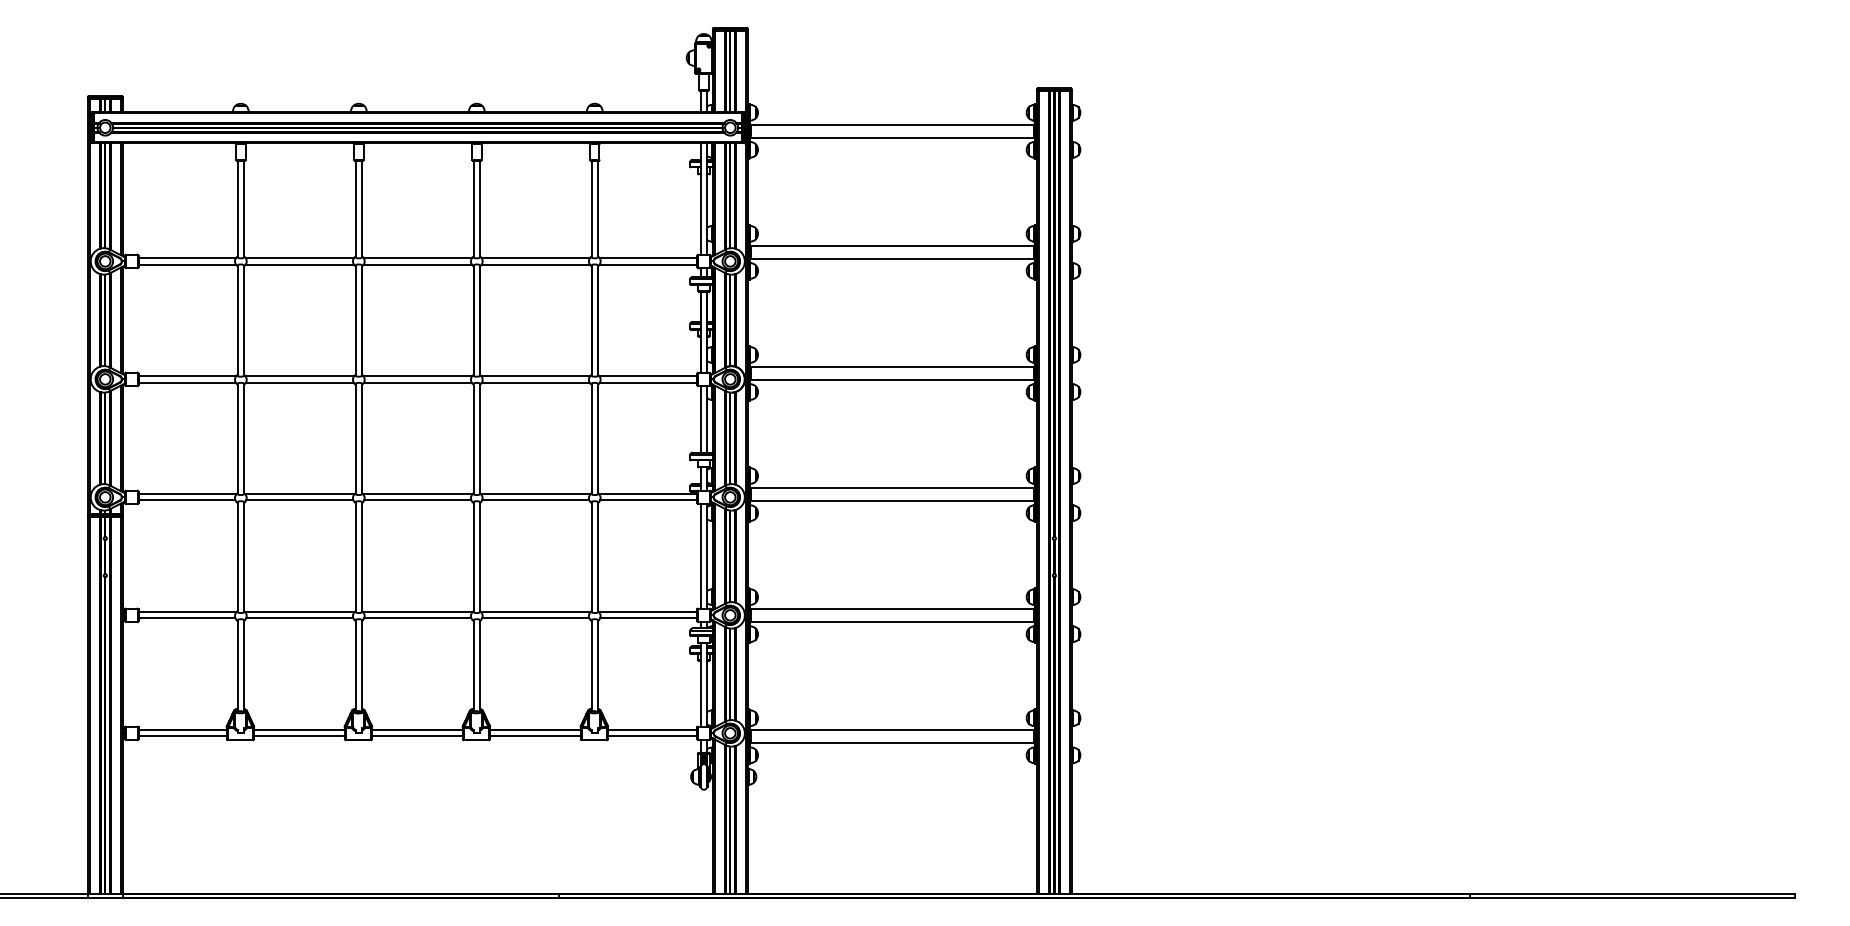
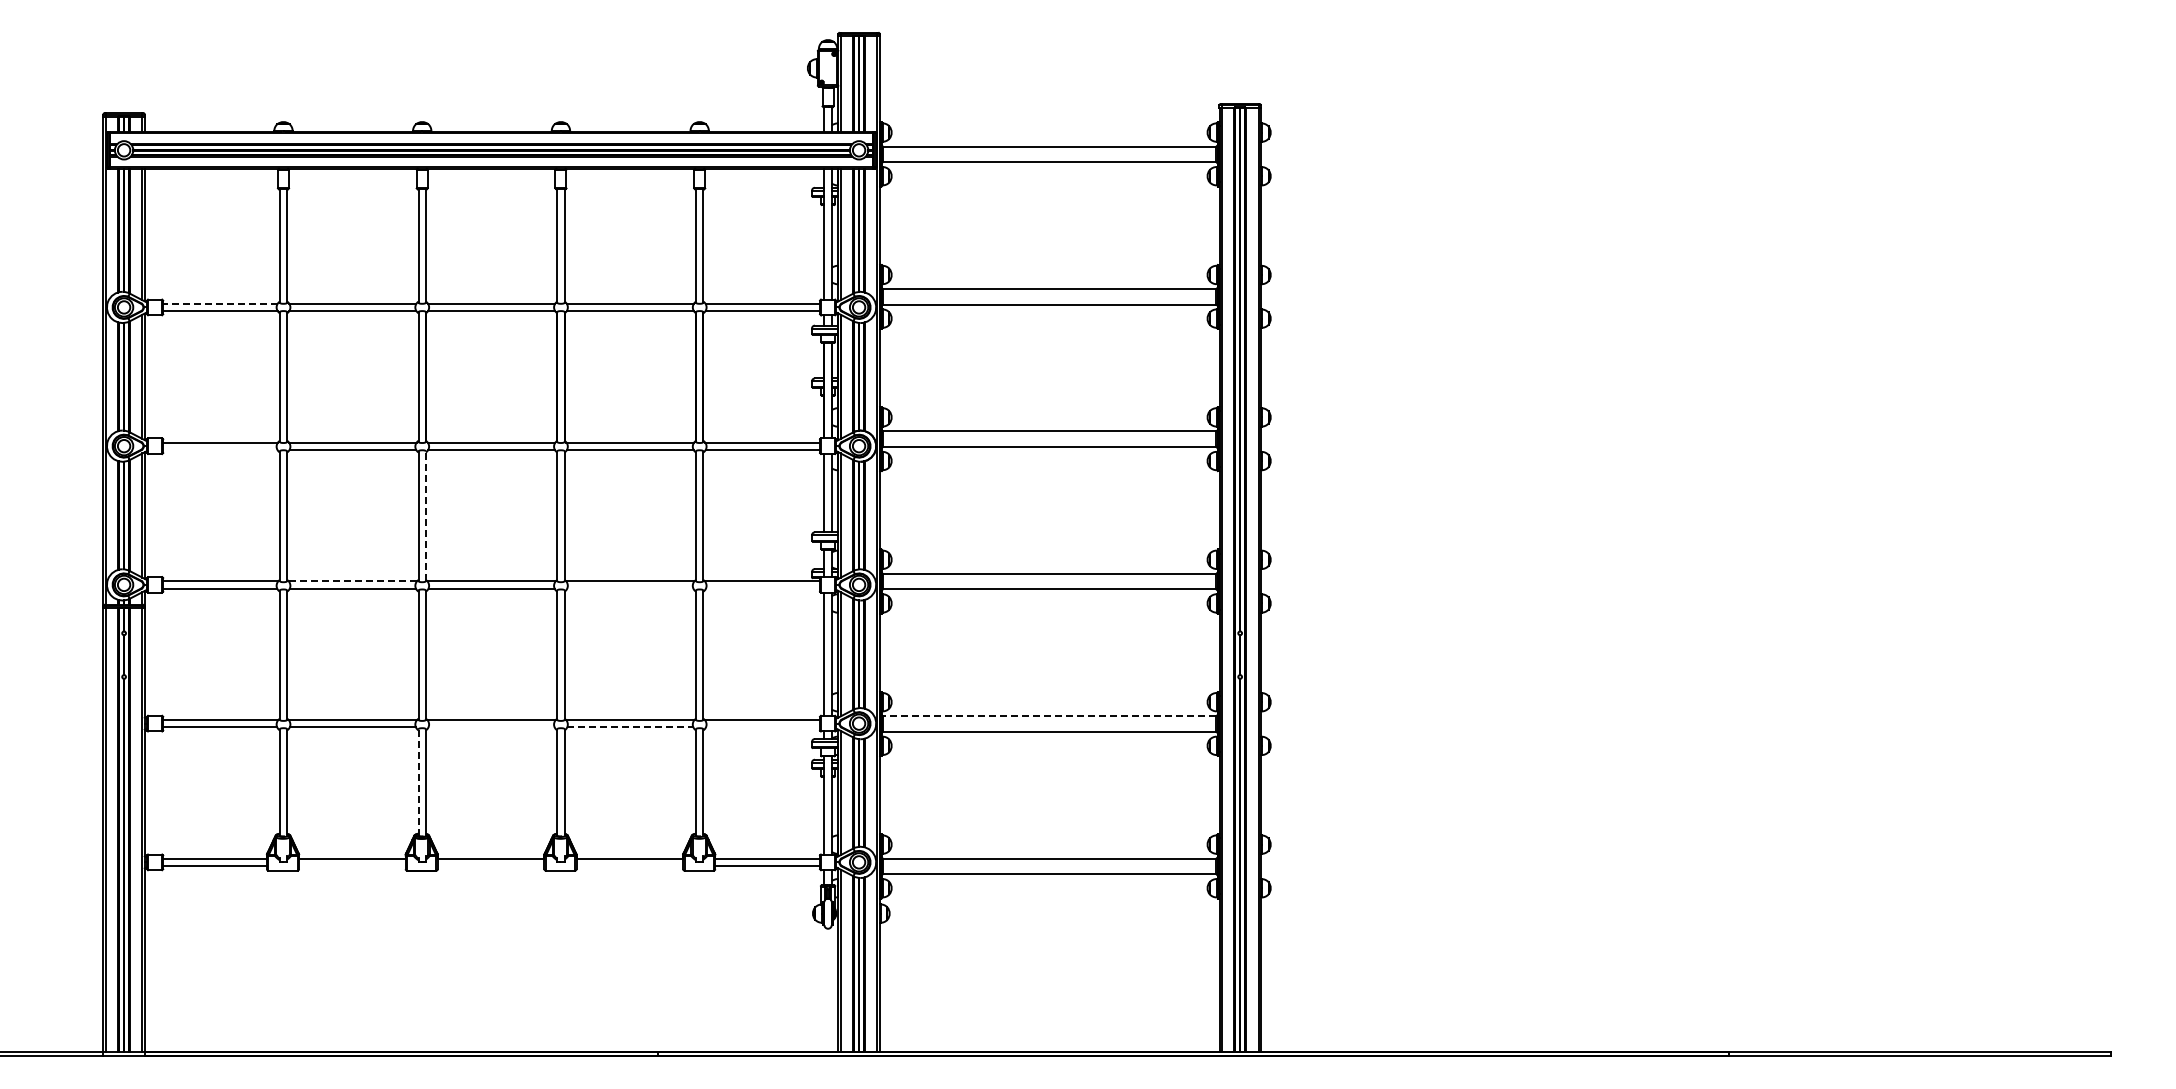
line: (186, 258) -> (219, 303), solid -> dashed
line: (187, 382) -> (220, 449), removed
line: (361, 439) -> (425, 516), solid -> dashed
line: (299, 494) -> (352, 581), solid -> dashed
line: (535, 500) -> (630, 588), removed
line: (649, 500) -> (763, 588), removed
line: (892, 609) -> (1049, 716), solid -> dashed
line: (417, 618) -> (491, 727), removed
line: (535, 618) -> (630, 727), solid -> dashed
line: (649, 618) -> (763, 727), removed
line: (355, 666) -> (418, 783), solid -> dashed
line: (299, 736) -> (352, 866), removed
line: (416, 736) -> (490, 866), removed
line: (535, 736) -> (629, 866), removed

